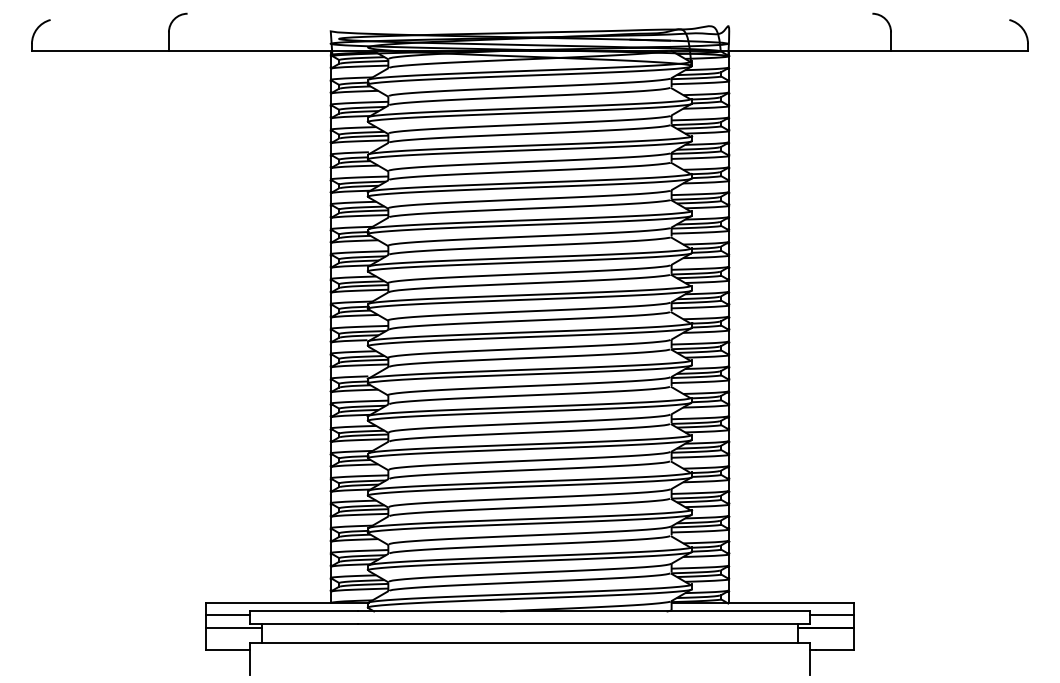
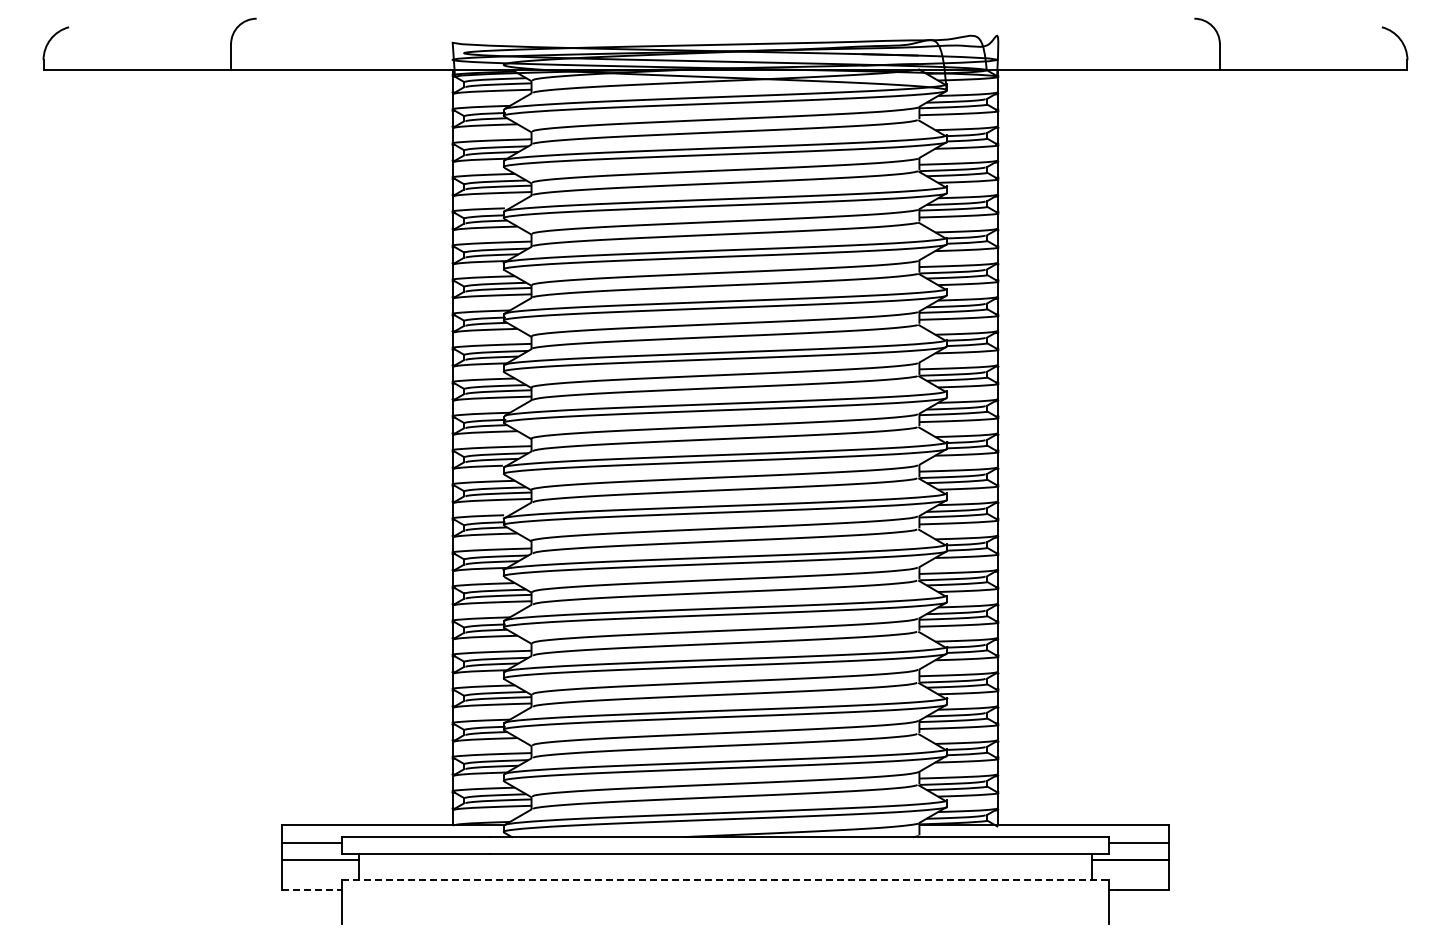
line: (530, 642) -> (725, 879), solid -> dashed
line: (228, 650) -> (312, 890), solid -> dashed

